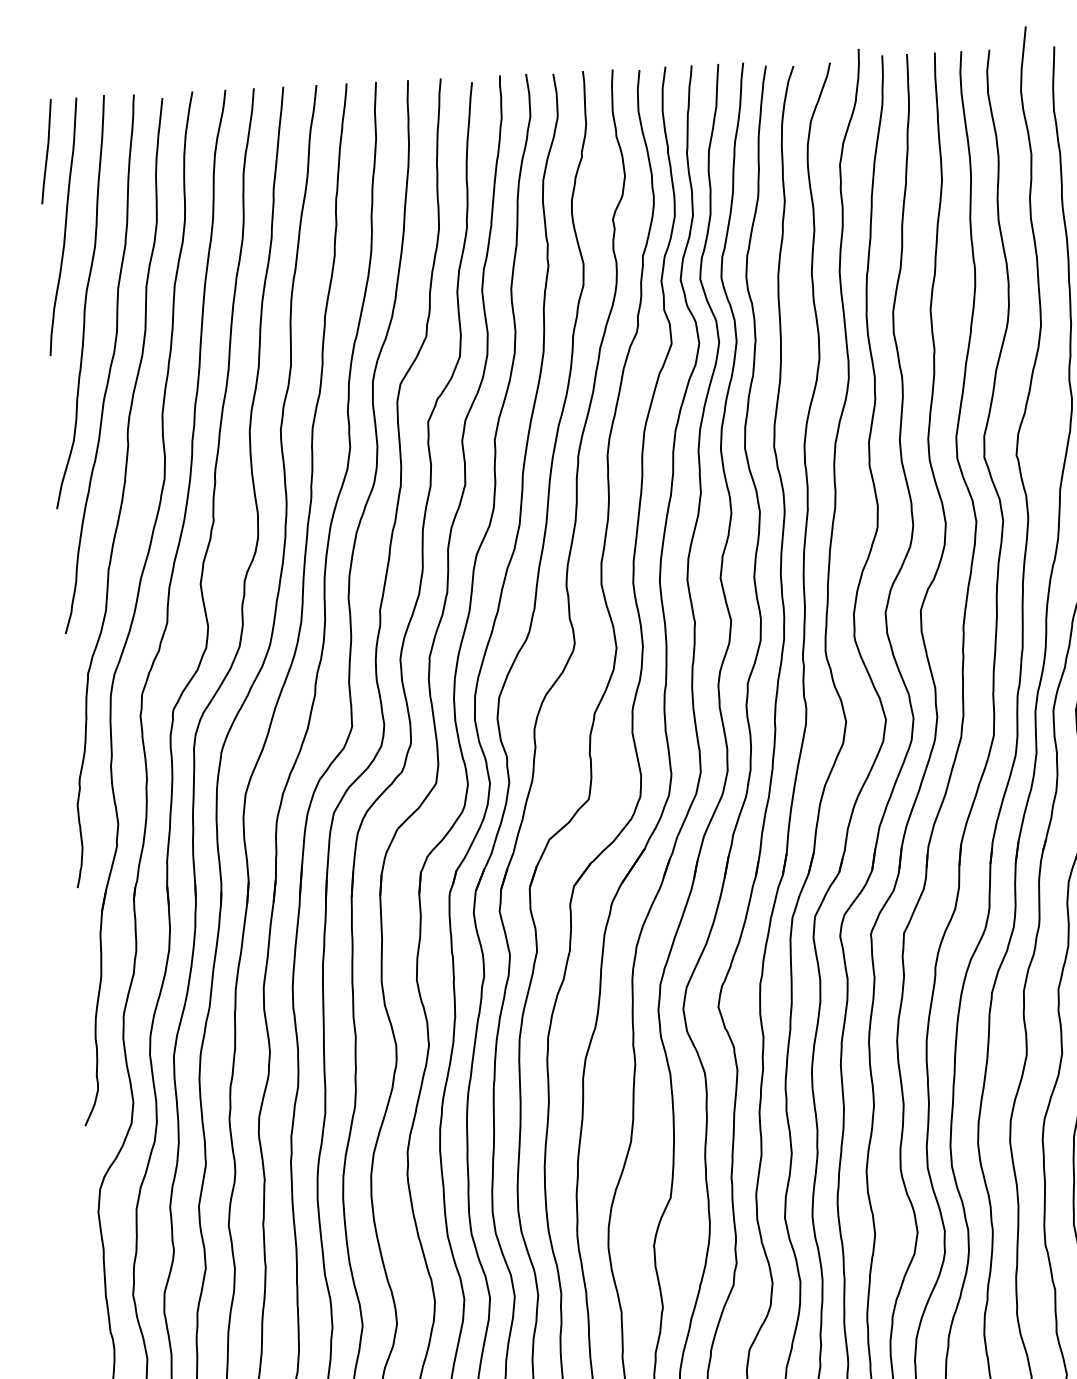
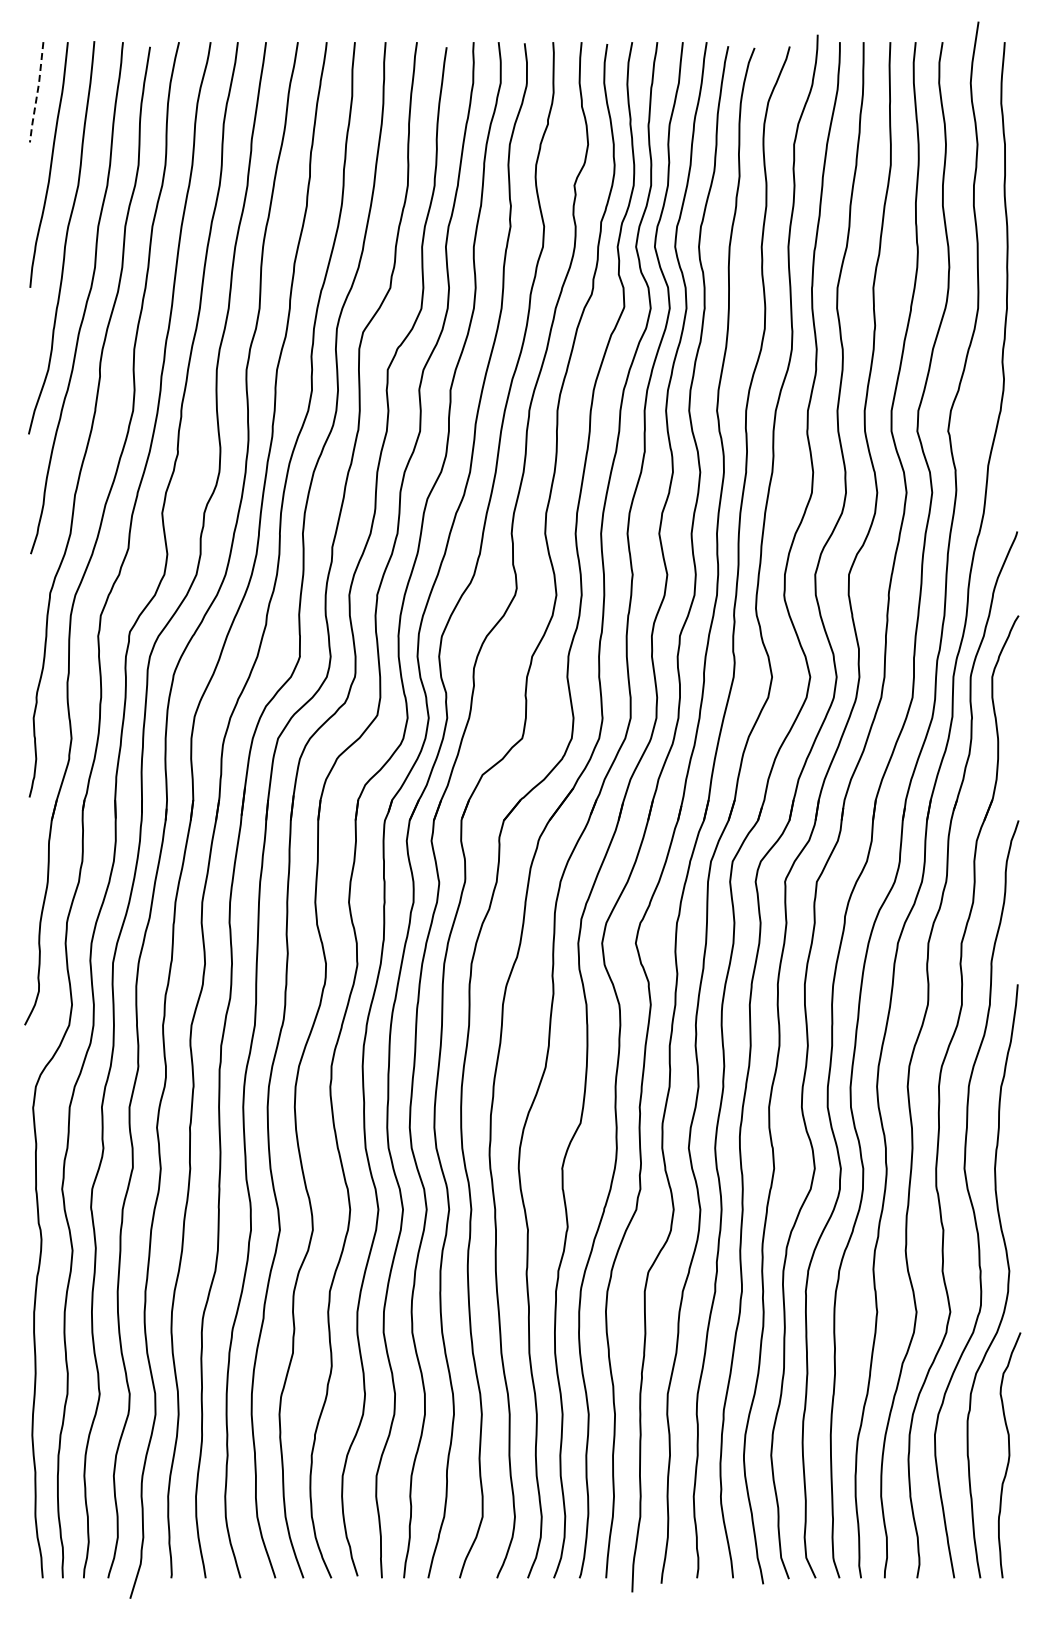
line: (47, 151) -> (37, 92), solid -> dashed

